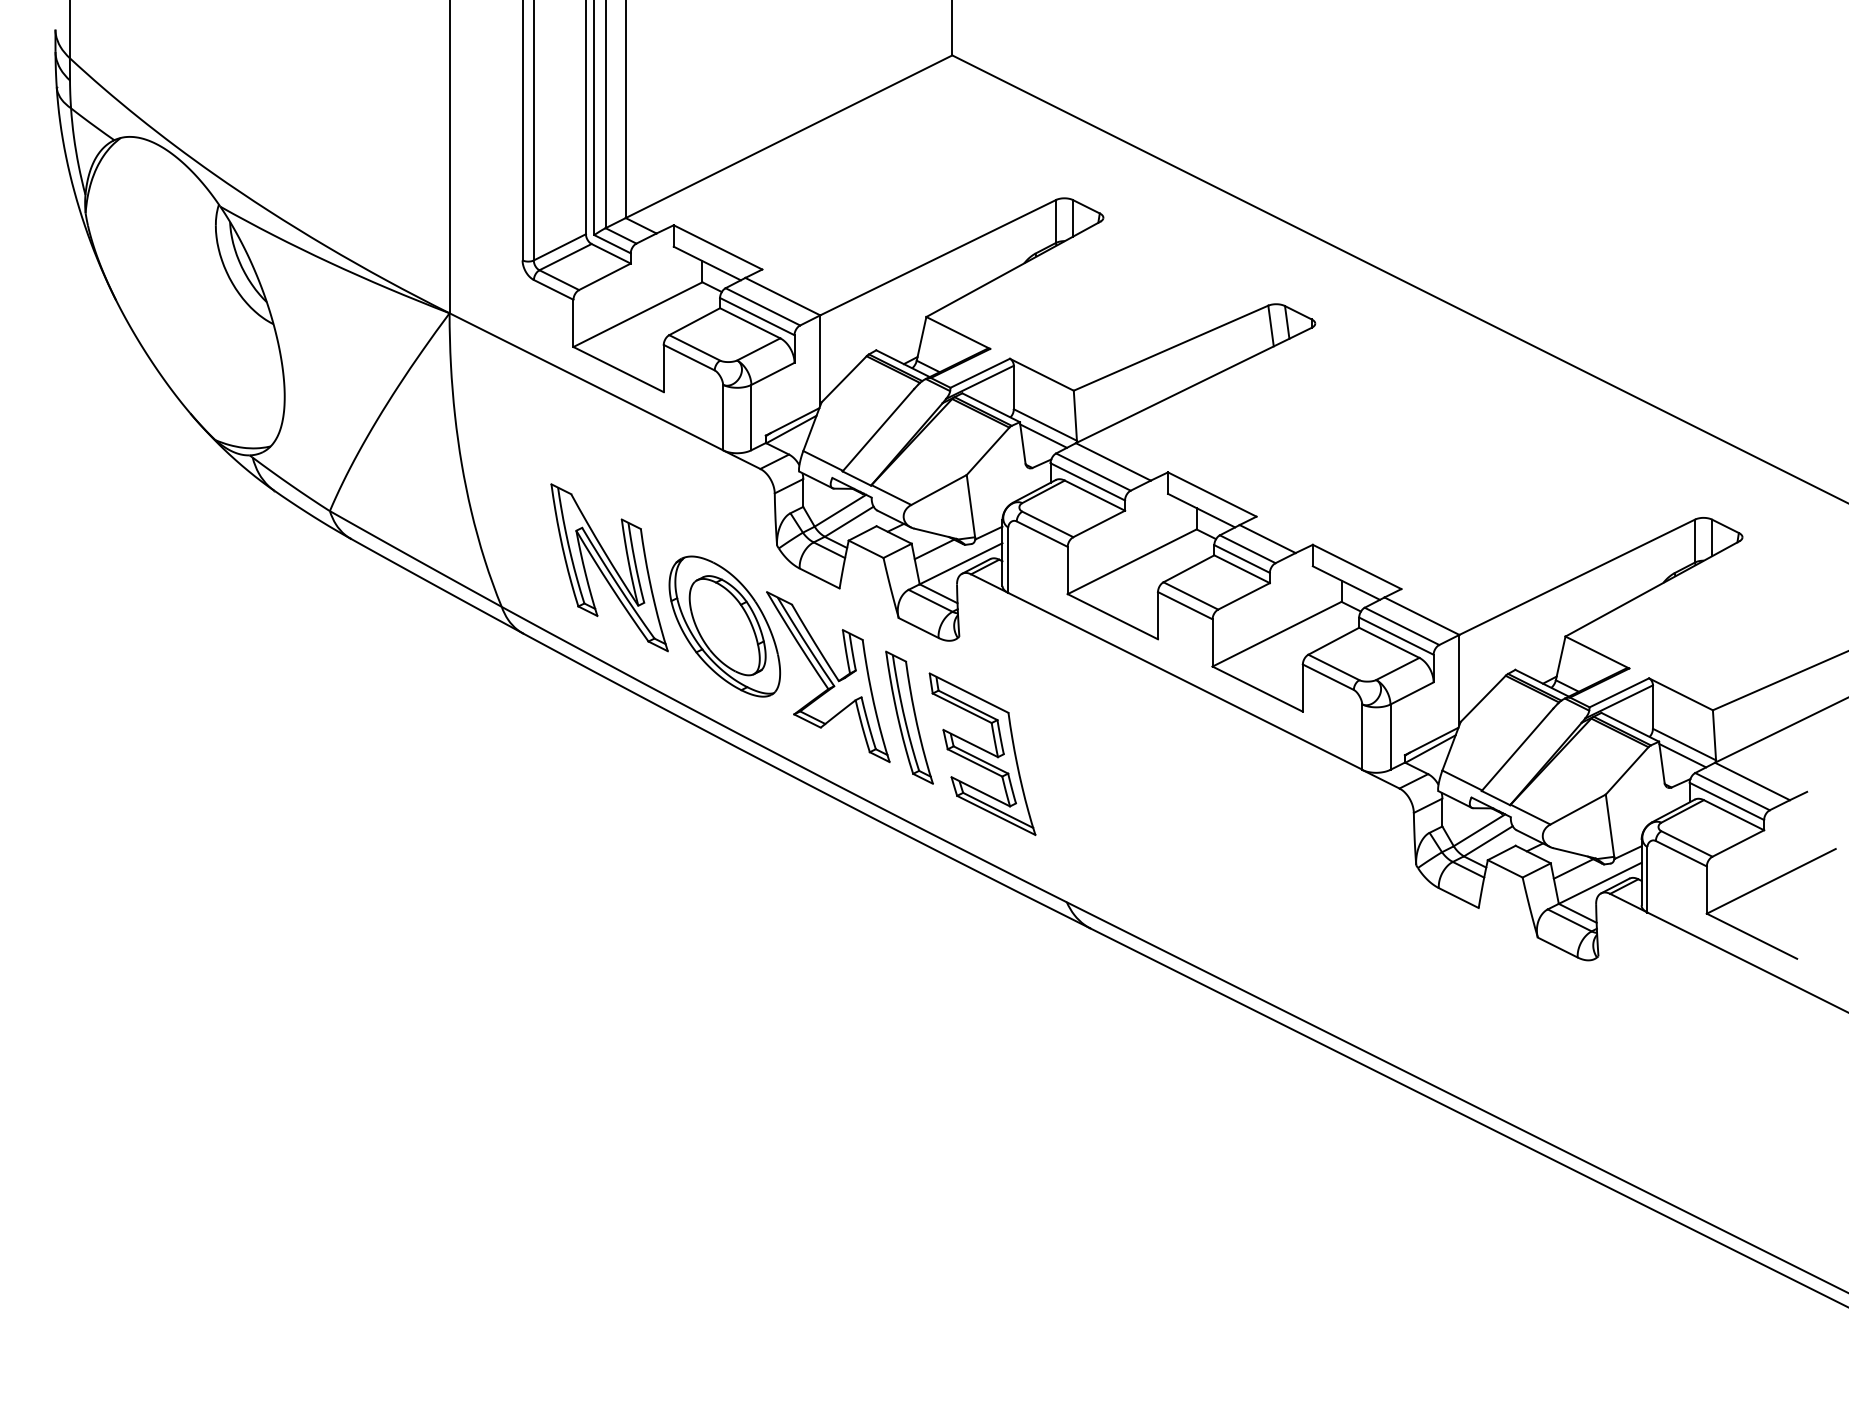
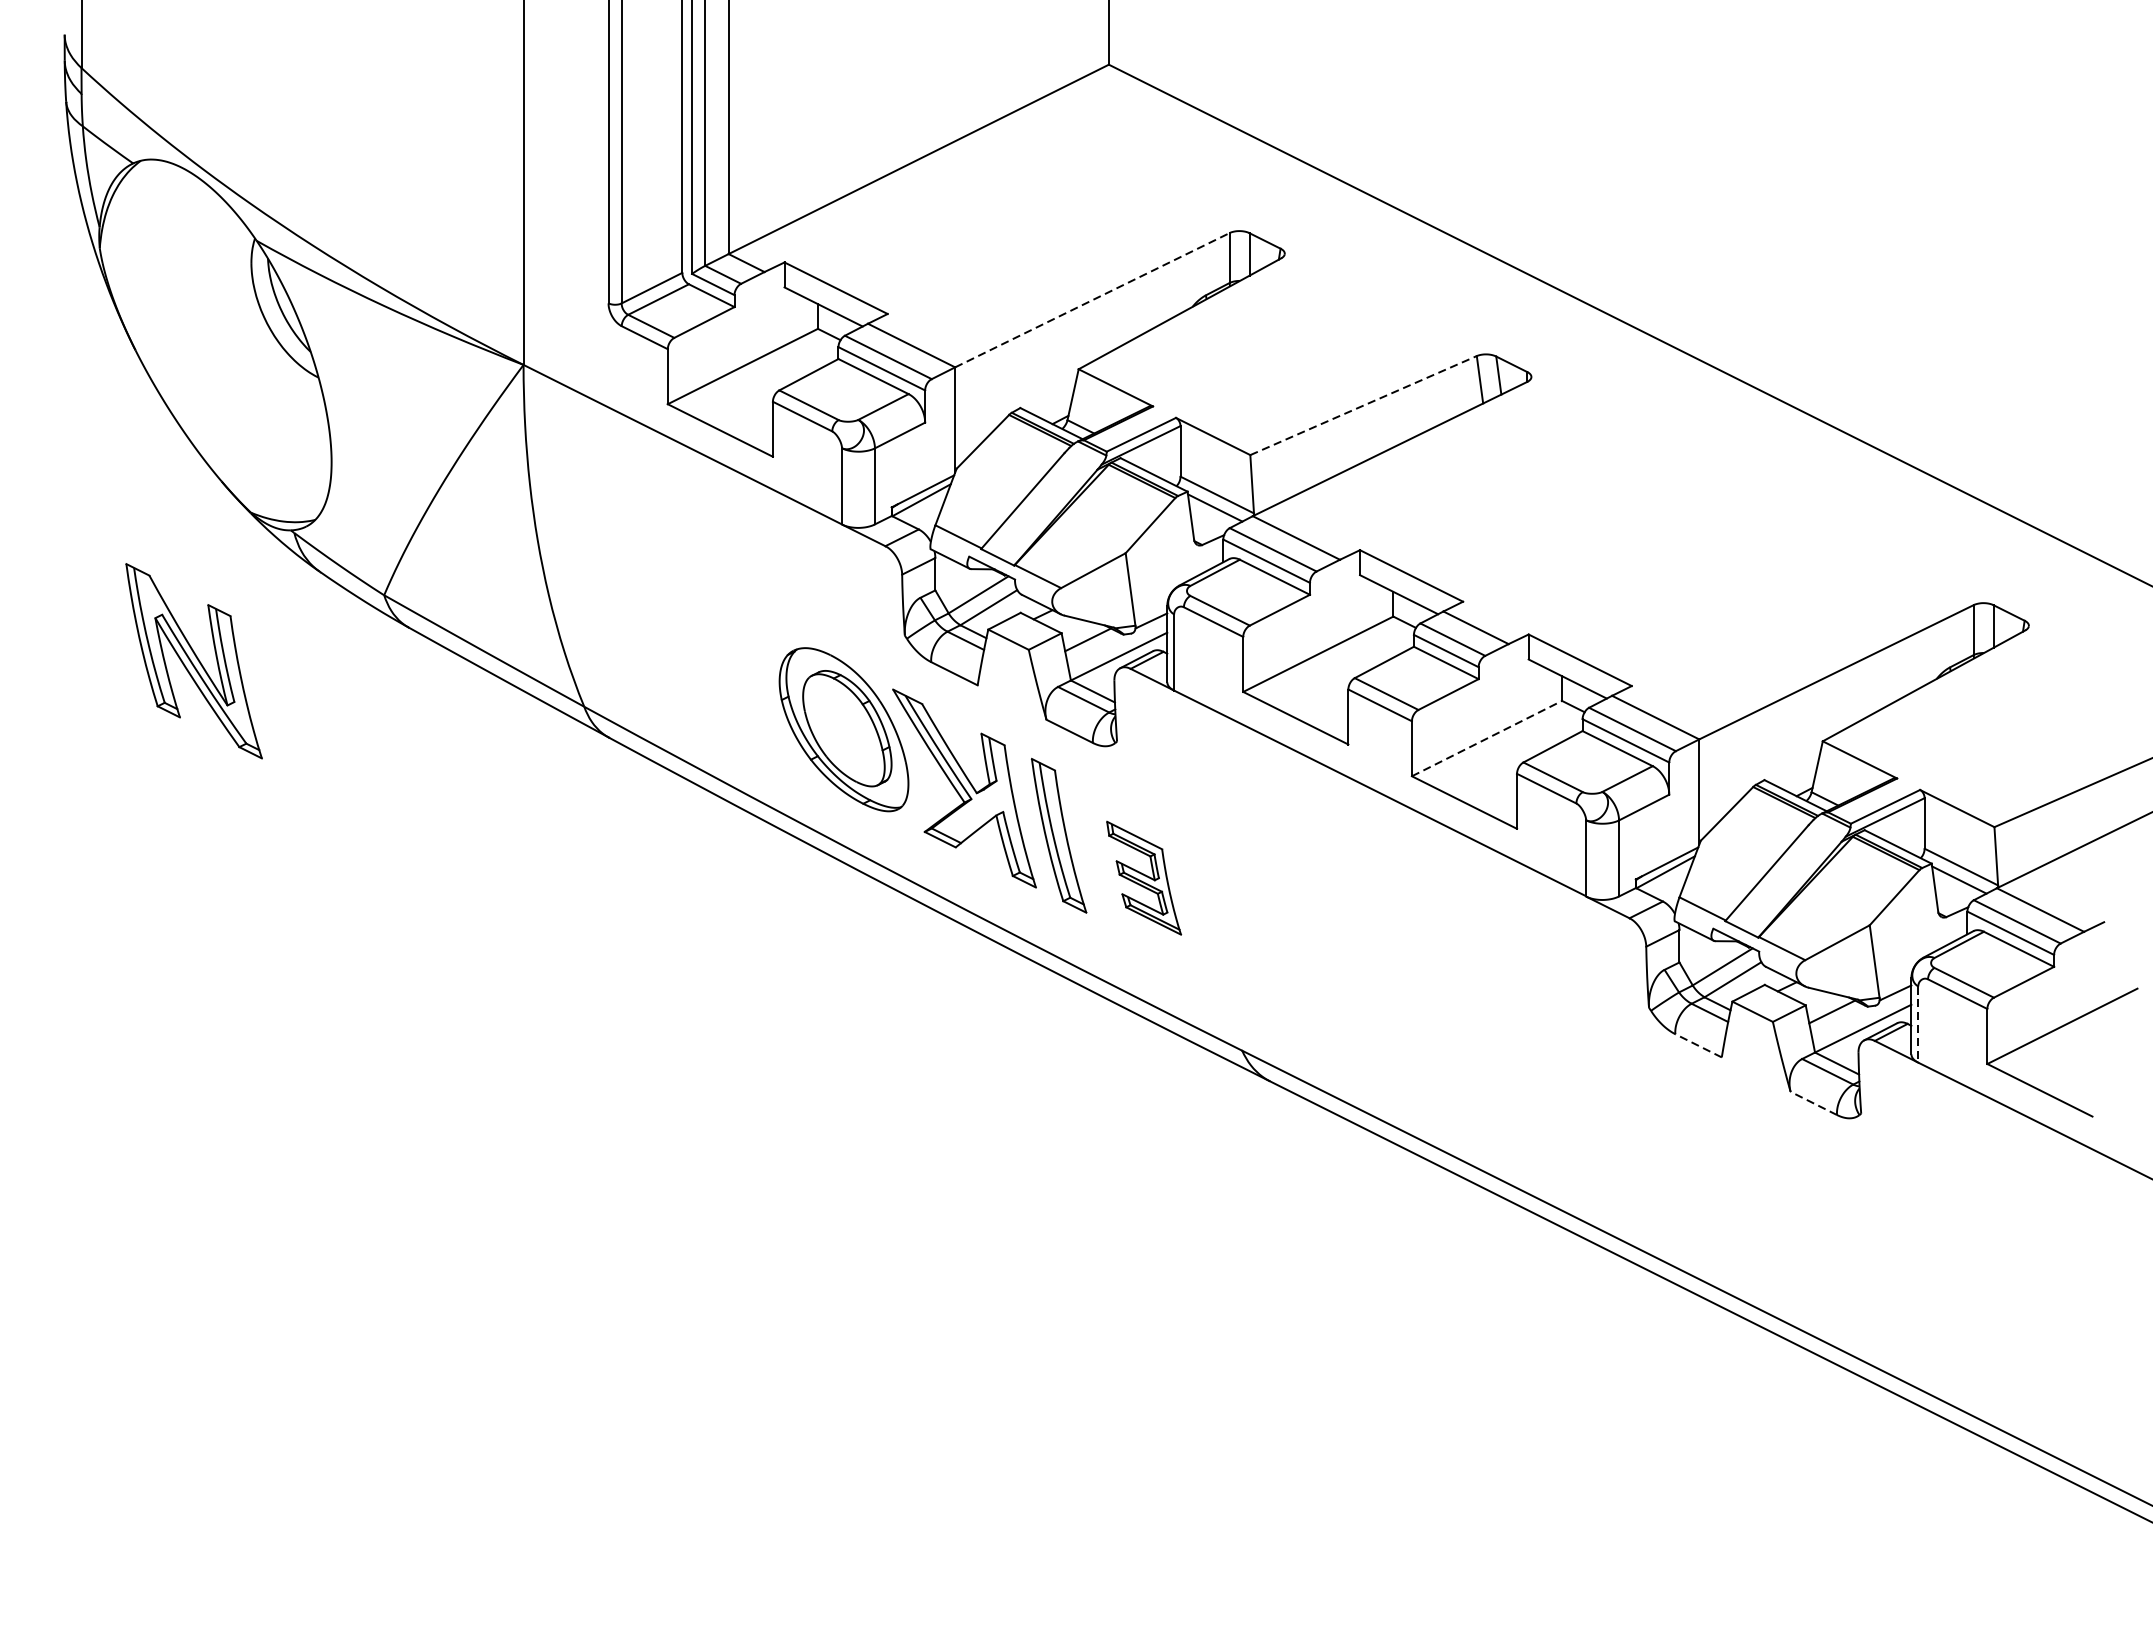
line: (938, 257) -> (1092, 299), solid -> dashed
line: (1171, 348) -> (1364, 405), solid -> dashed
part: (609, 567) -> (193, 660), moved
line: (1277, 634) -> (1487, 738), solid -> dashed
part: (982, 753) -> (1144, 877), size x0.6
line: (1647, 879) -> (1918, 1024), solid -> dashed
line: (1458, 897) -> (1698, 1045), solid -> dashed
line: (1557, 947) -> (1813, 1103), solid -> dashed

